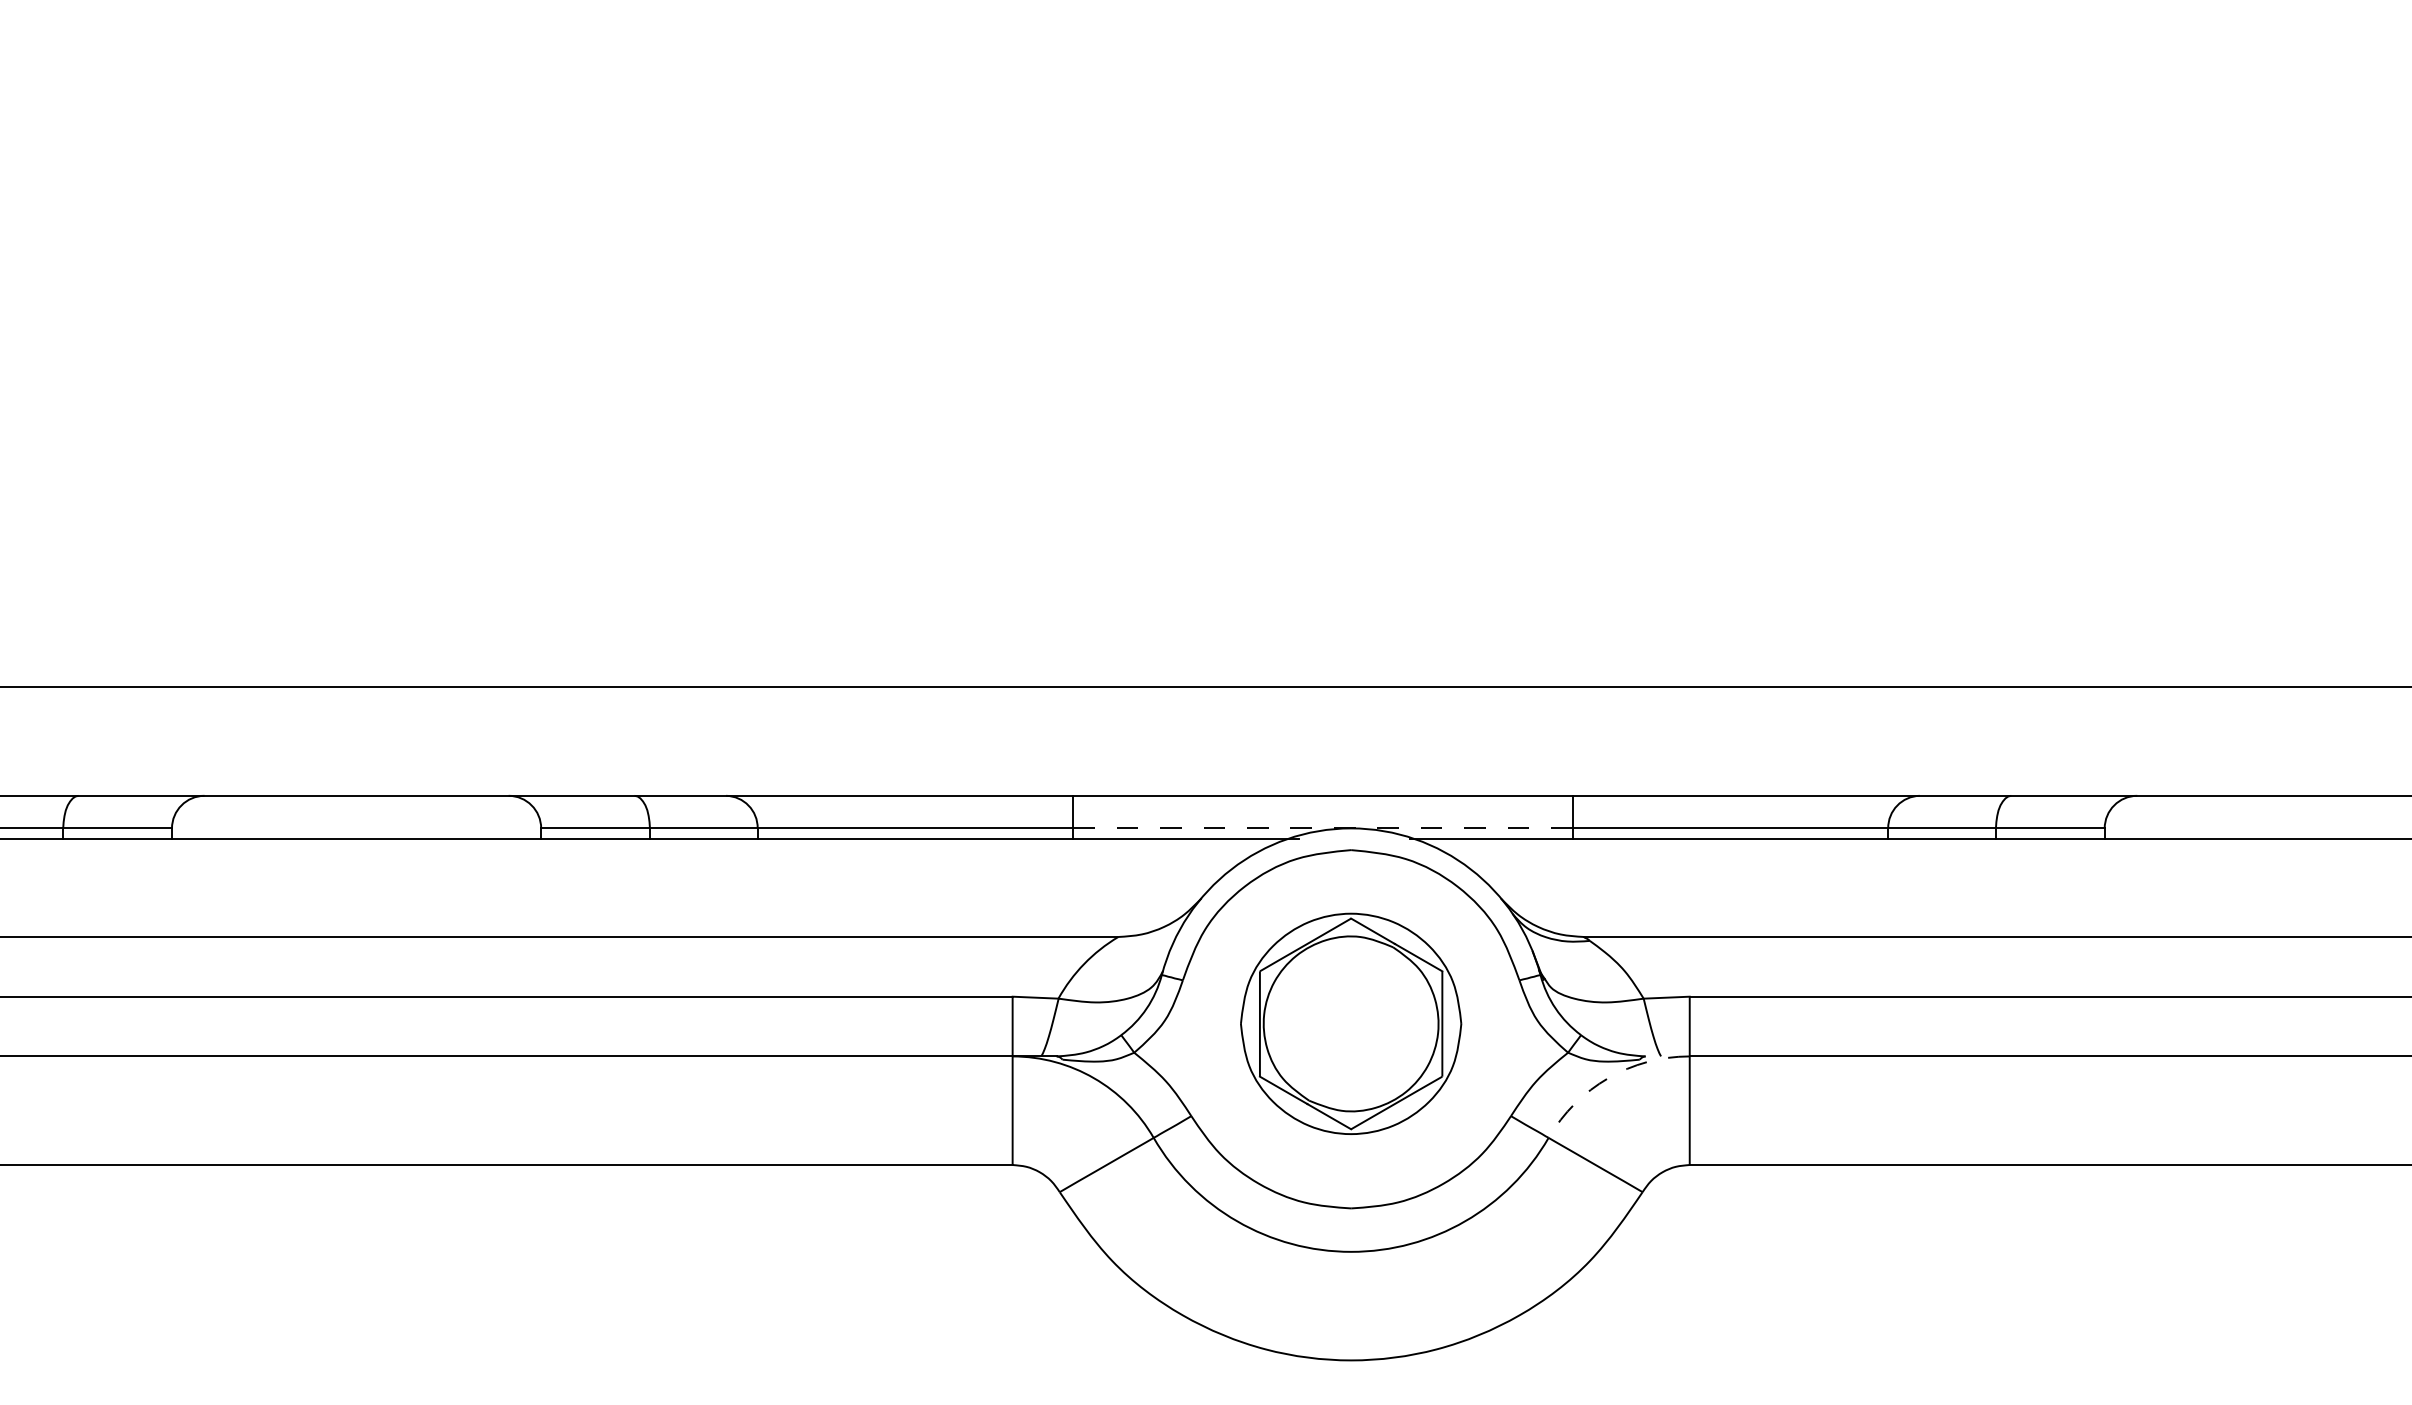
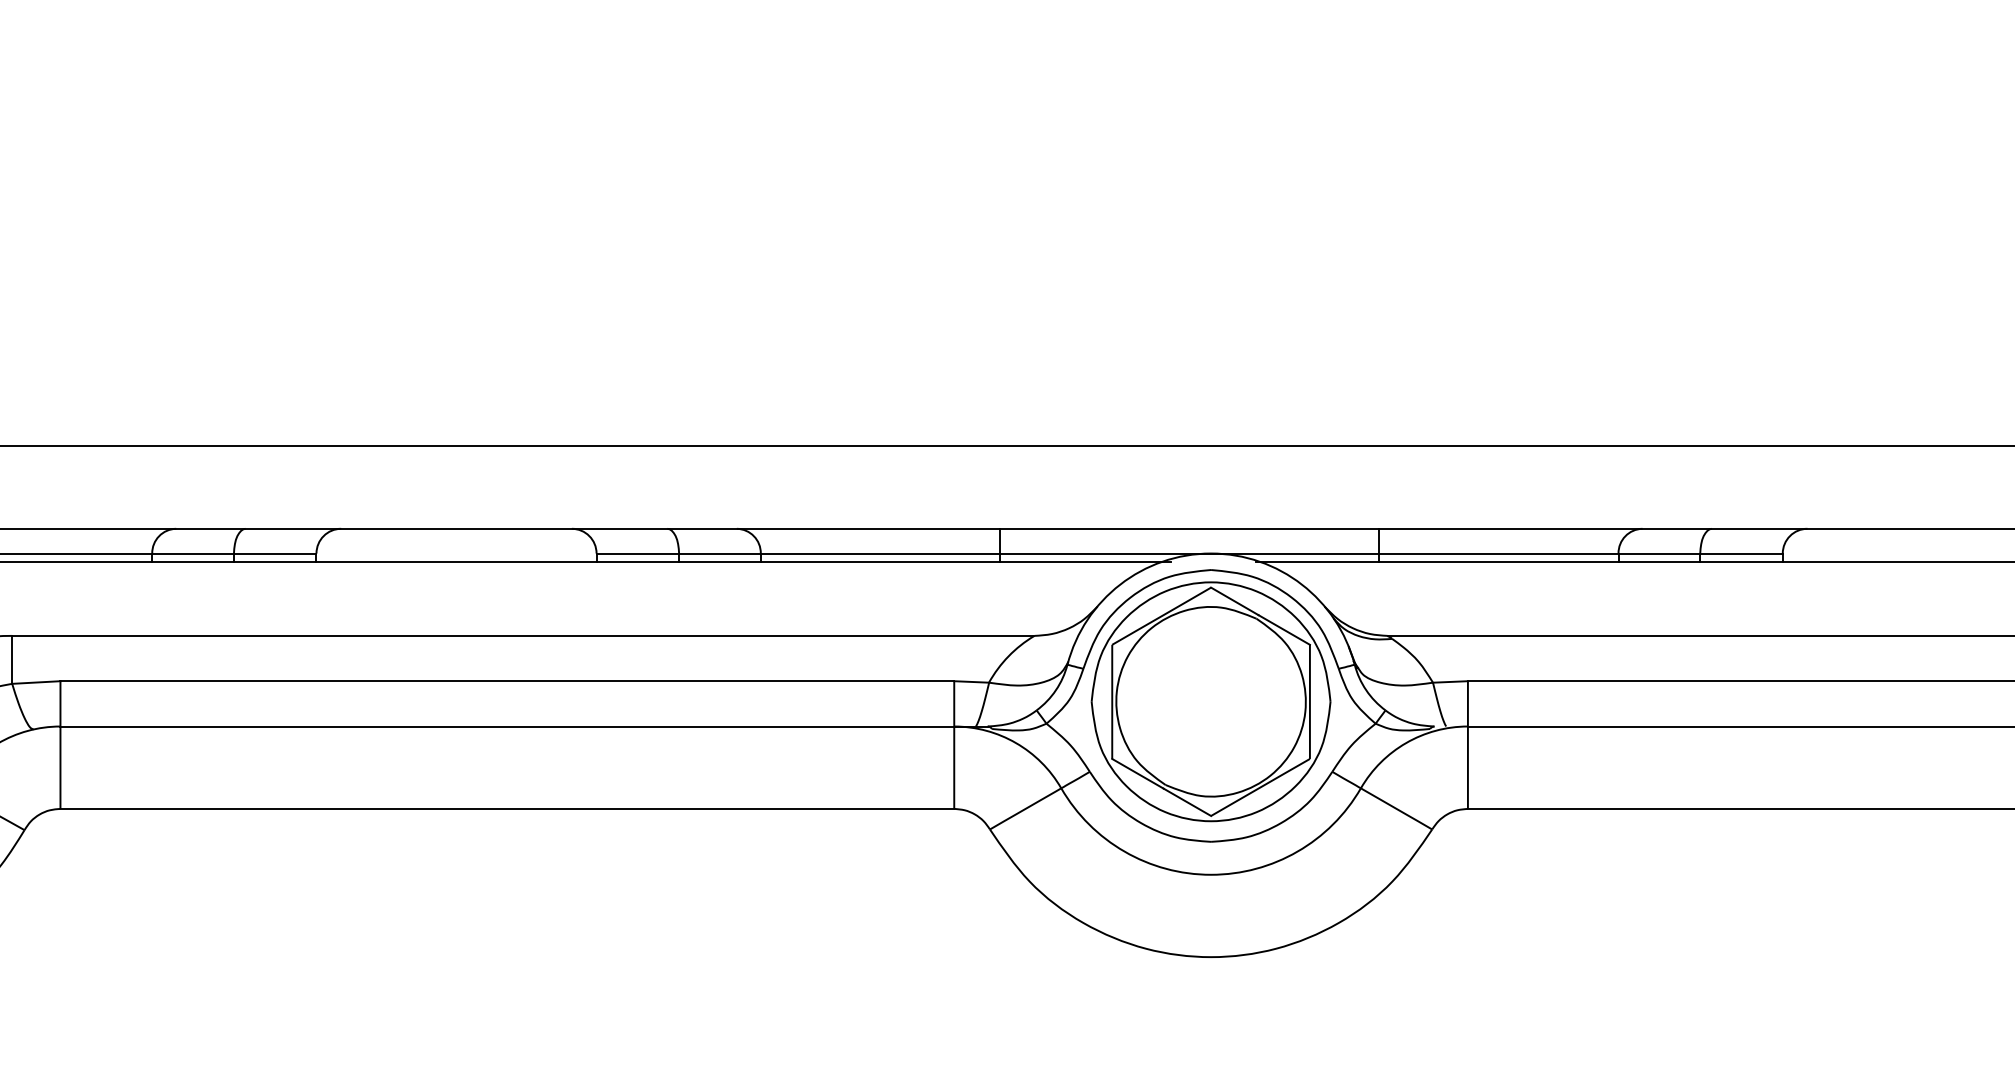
line: (1322, 828) -> (1189, 553), dashed -> solid
part: (1350, 1023) -> (1210, 701), size x1.43
arc: (1608, 1078) -> (1406, 743), dashed -> solid

